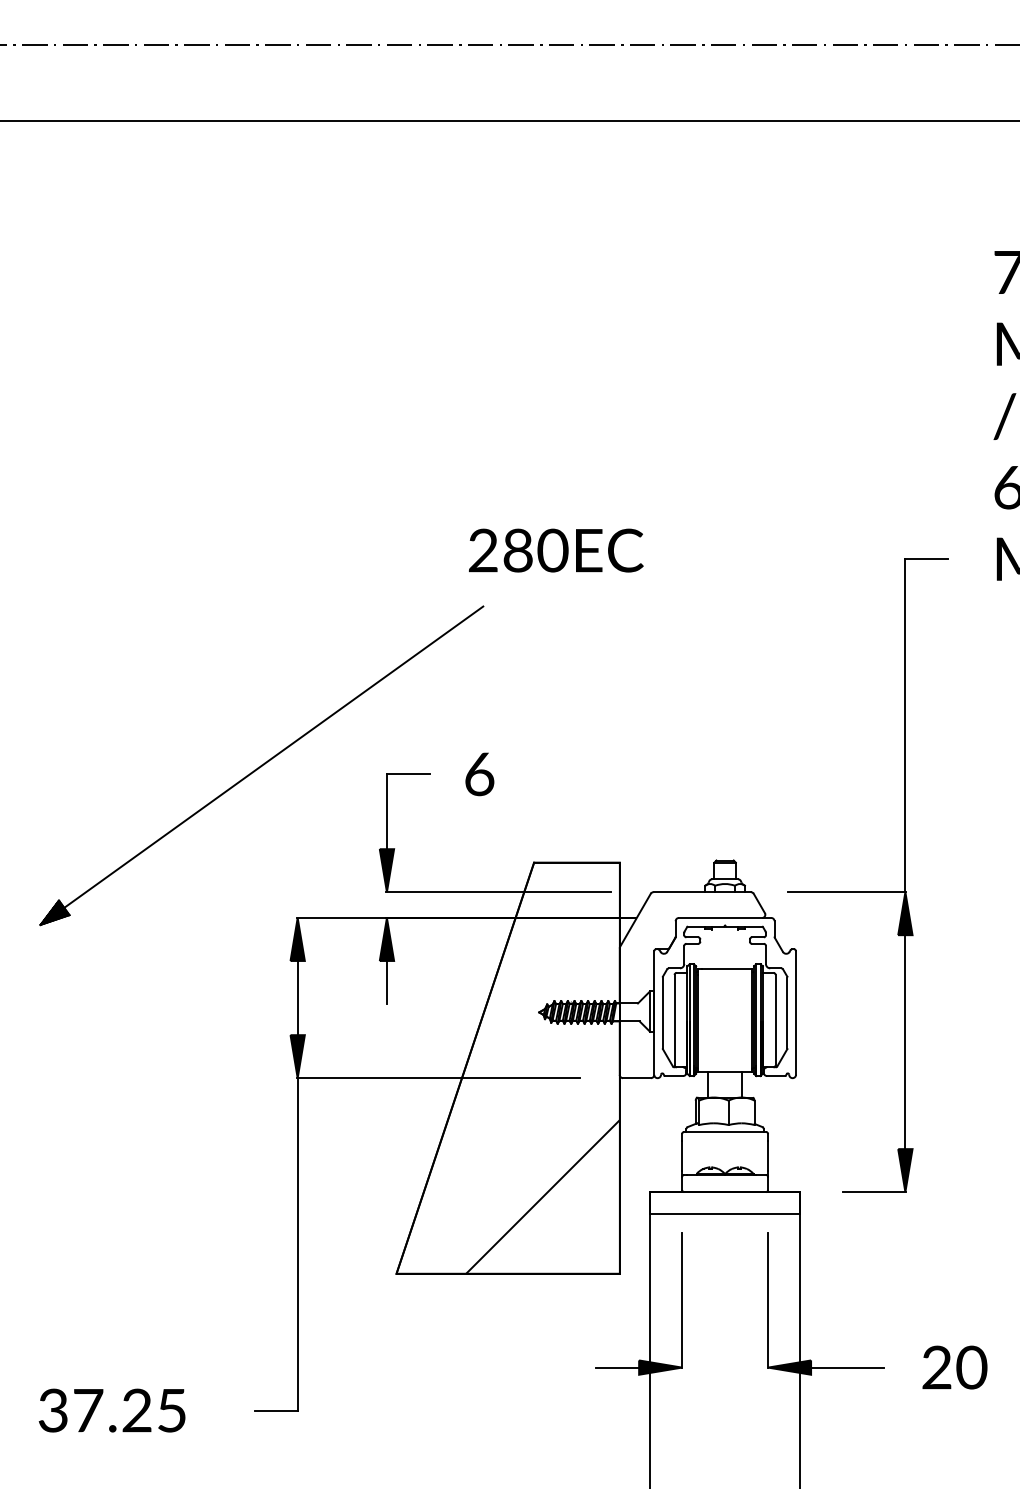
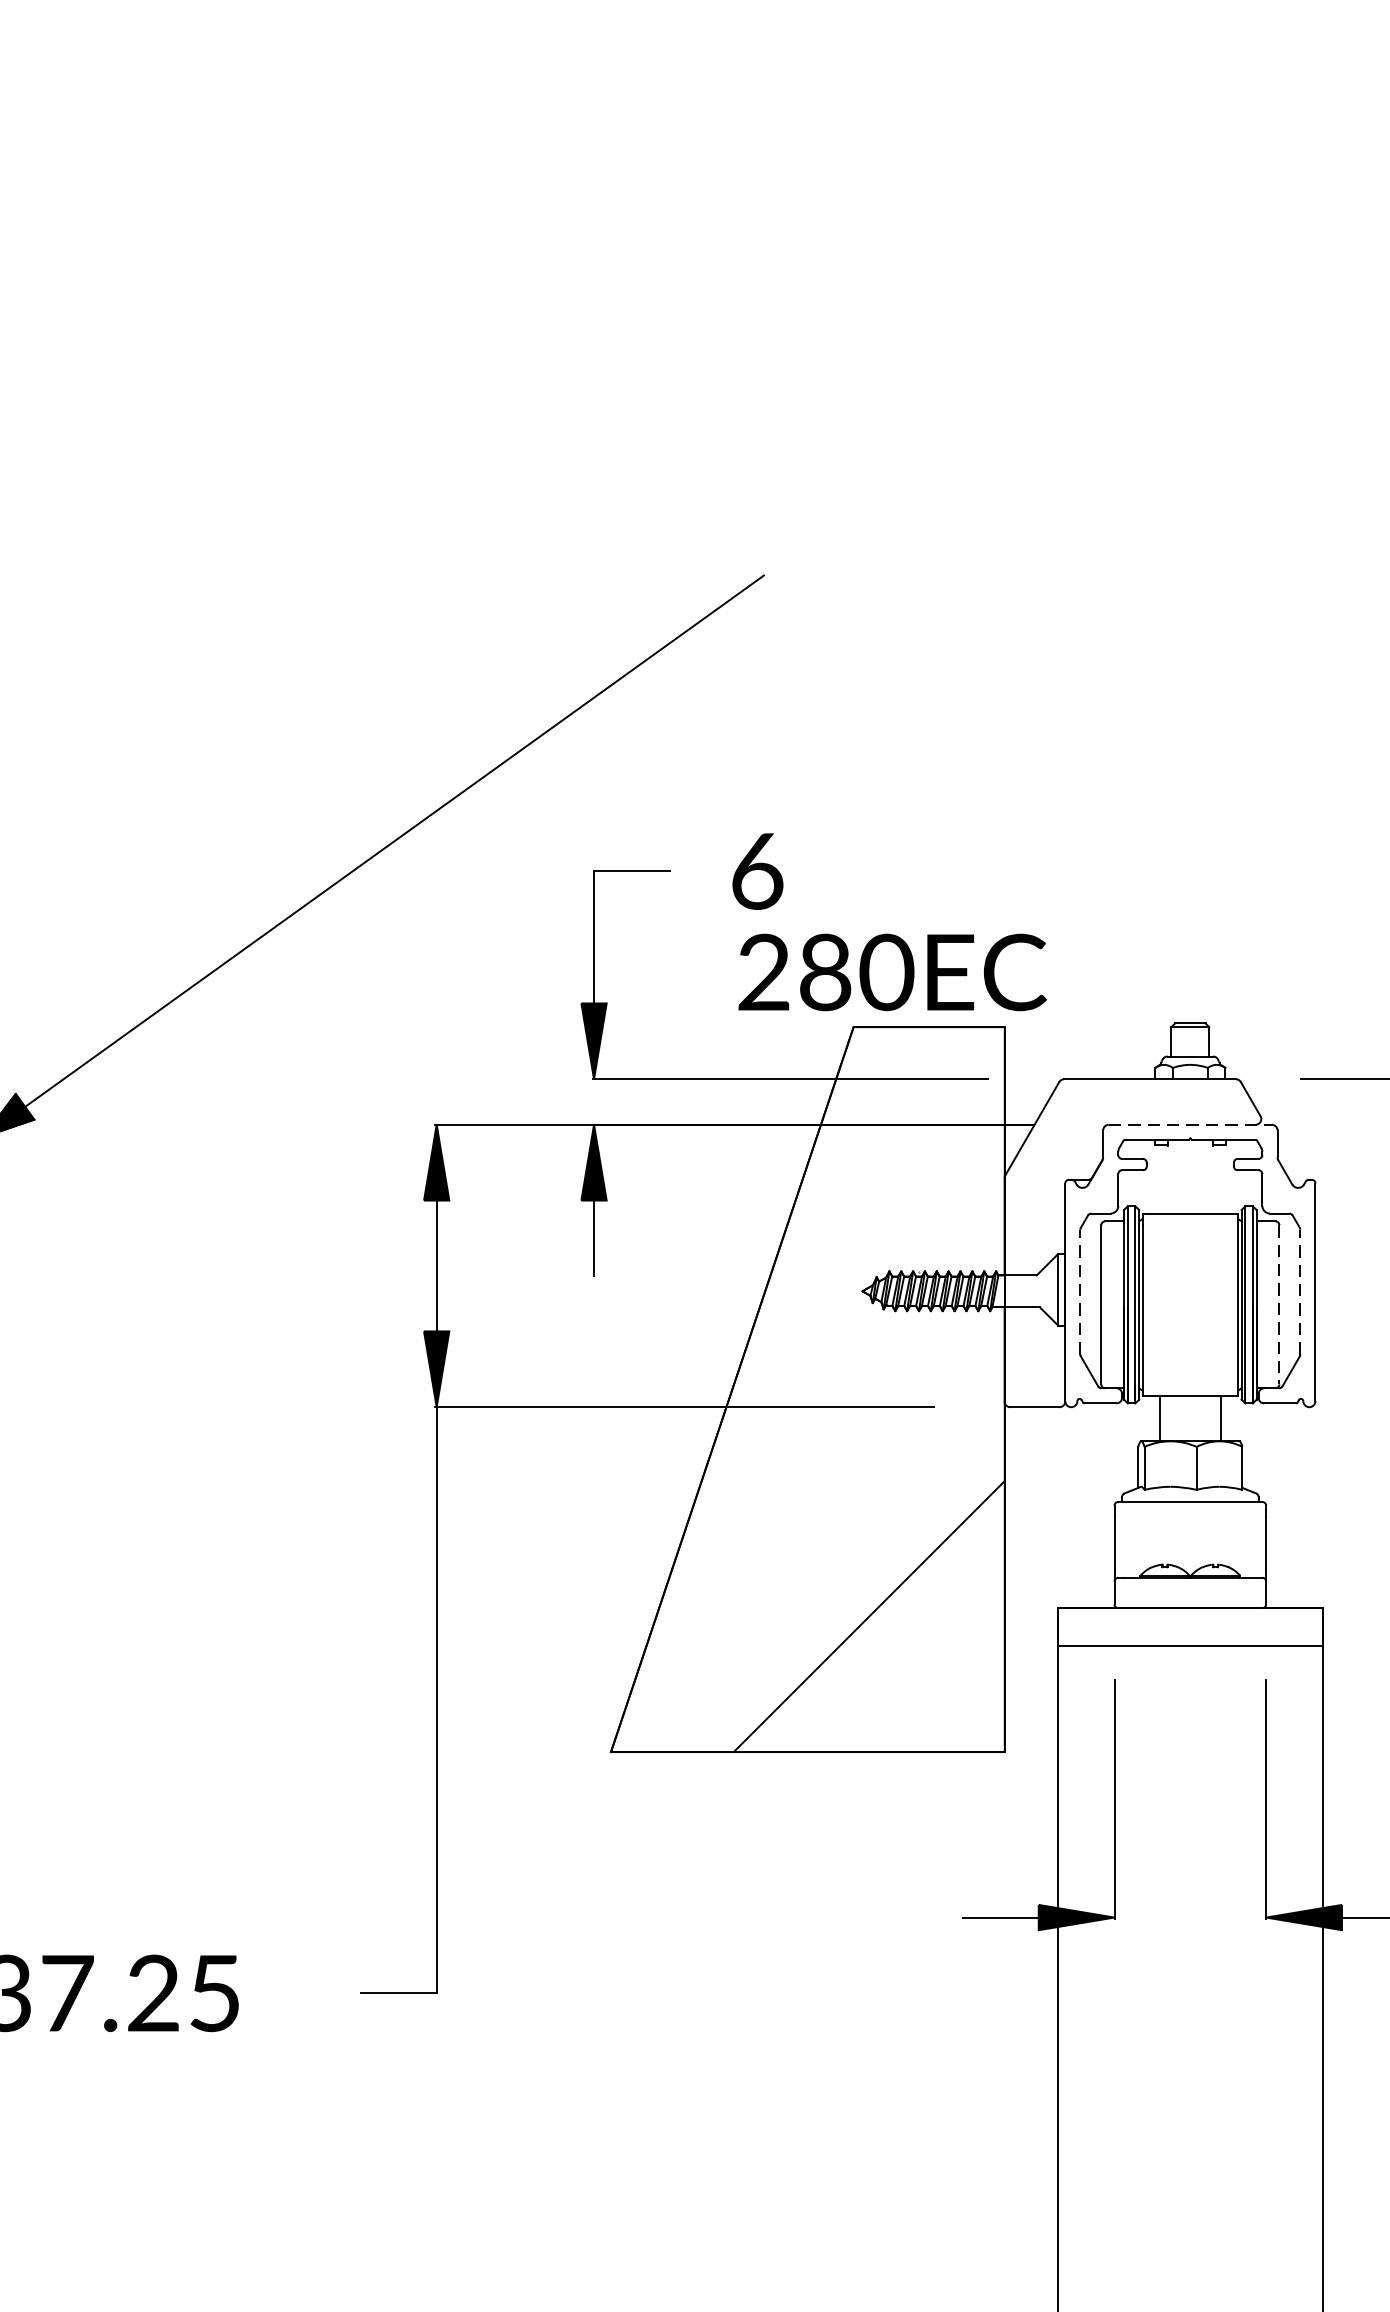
text: (556, 550) -> (893, 972), moved
line: (725, 917) -> (1191, 1123), solid -> dashed
line: (662, 1012) -> (1079, 1291), solid -> dashed
line: (787, 1012) -> (1300, 1291), solid -> dashed
line: (775, 1020) -> (1279, 1305), solid -> dashed

